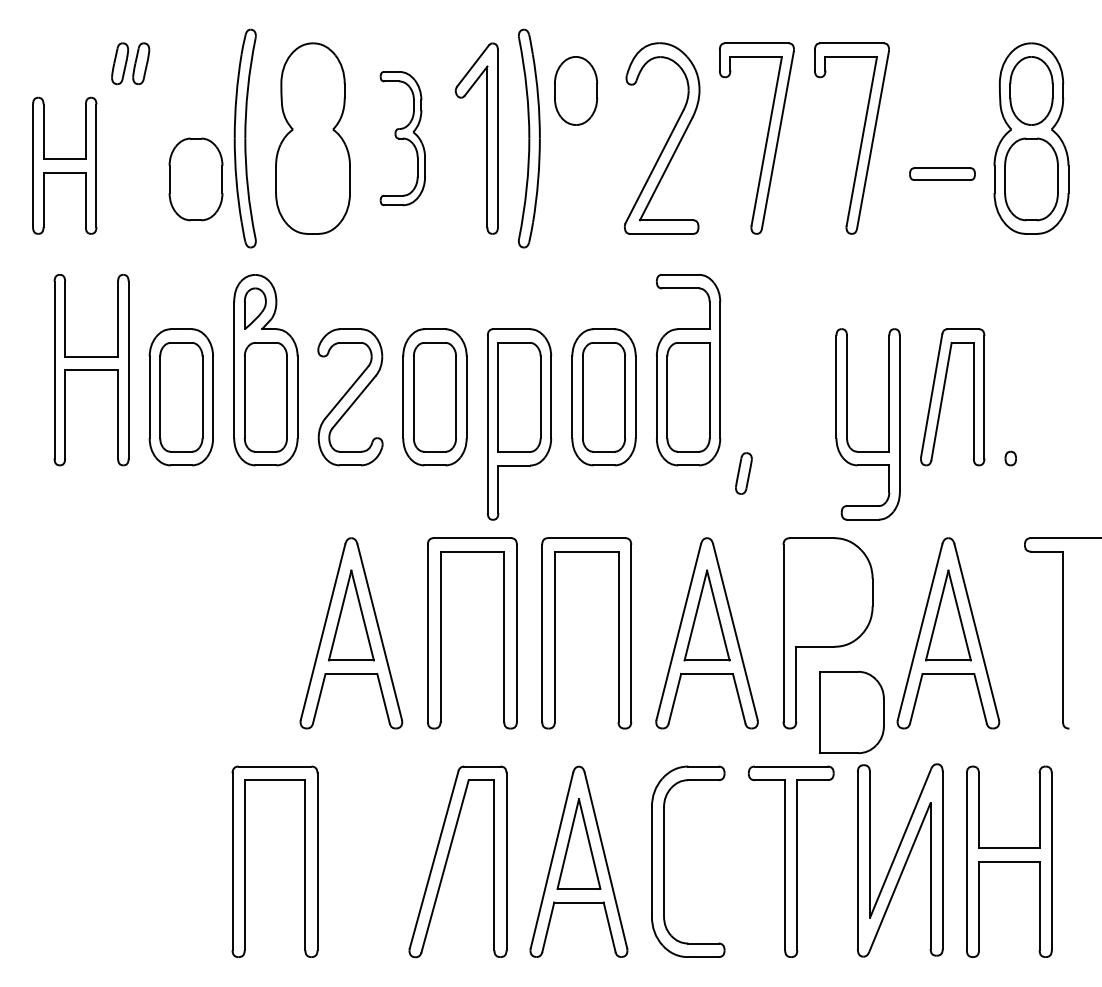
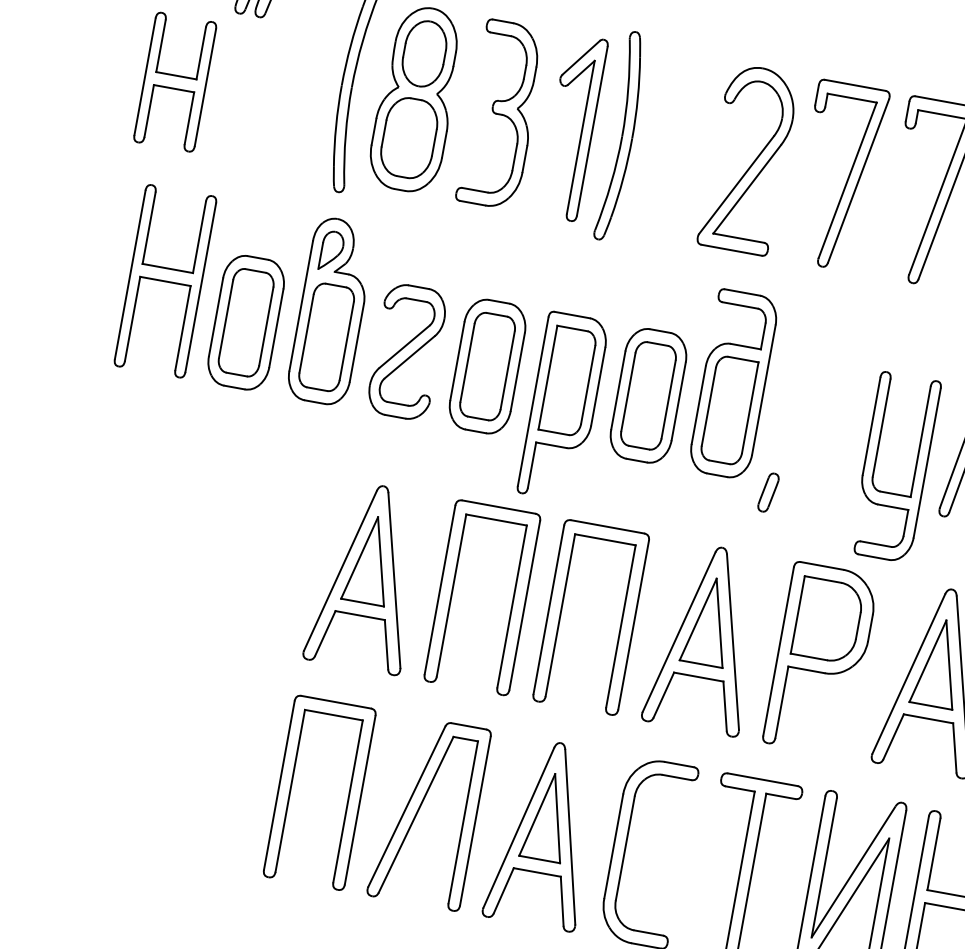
part: (576, 90) -> (425, 53), moved
part: (402, 138) -> (501, 114), size x1.43
part: (195, 179) -> (408, 138), moved
part: (851, 712) -> (827, 620), moved
part: (245, 861) -> (291, 787), moved

